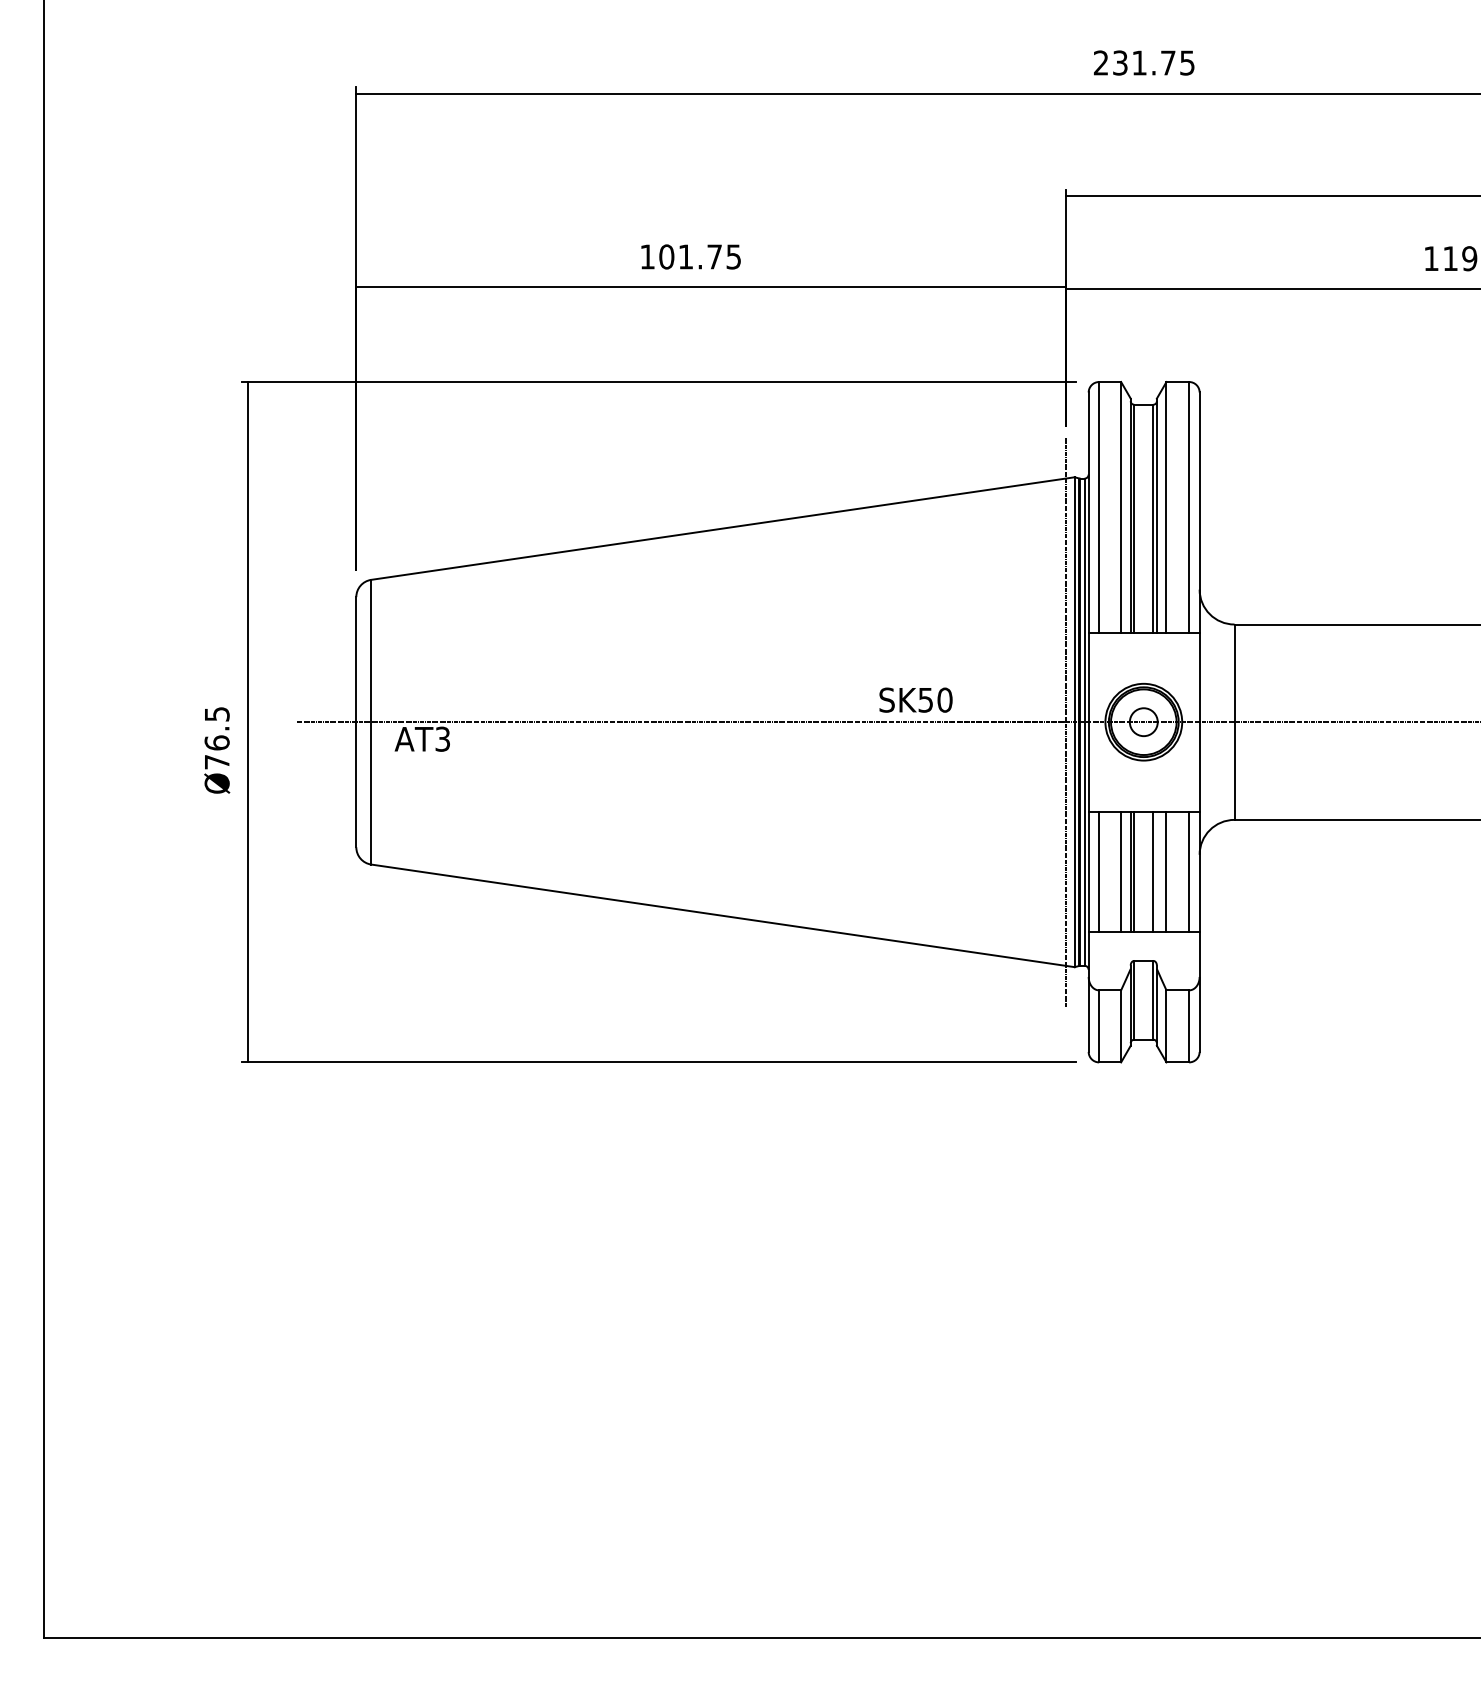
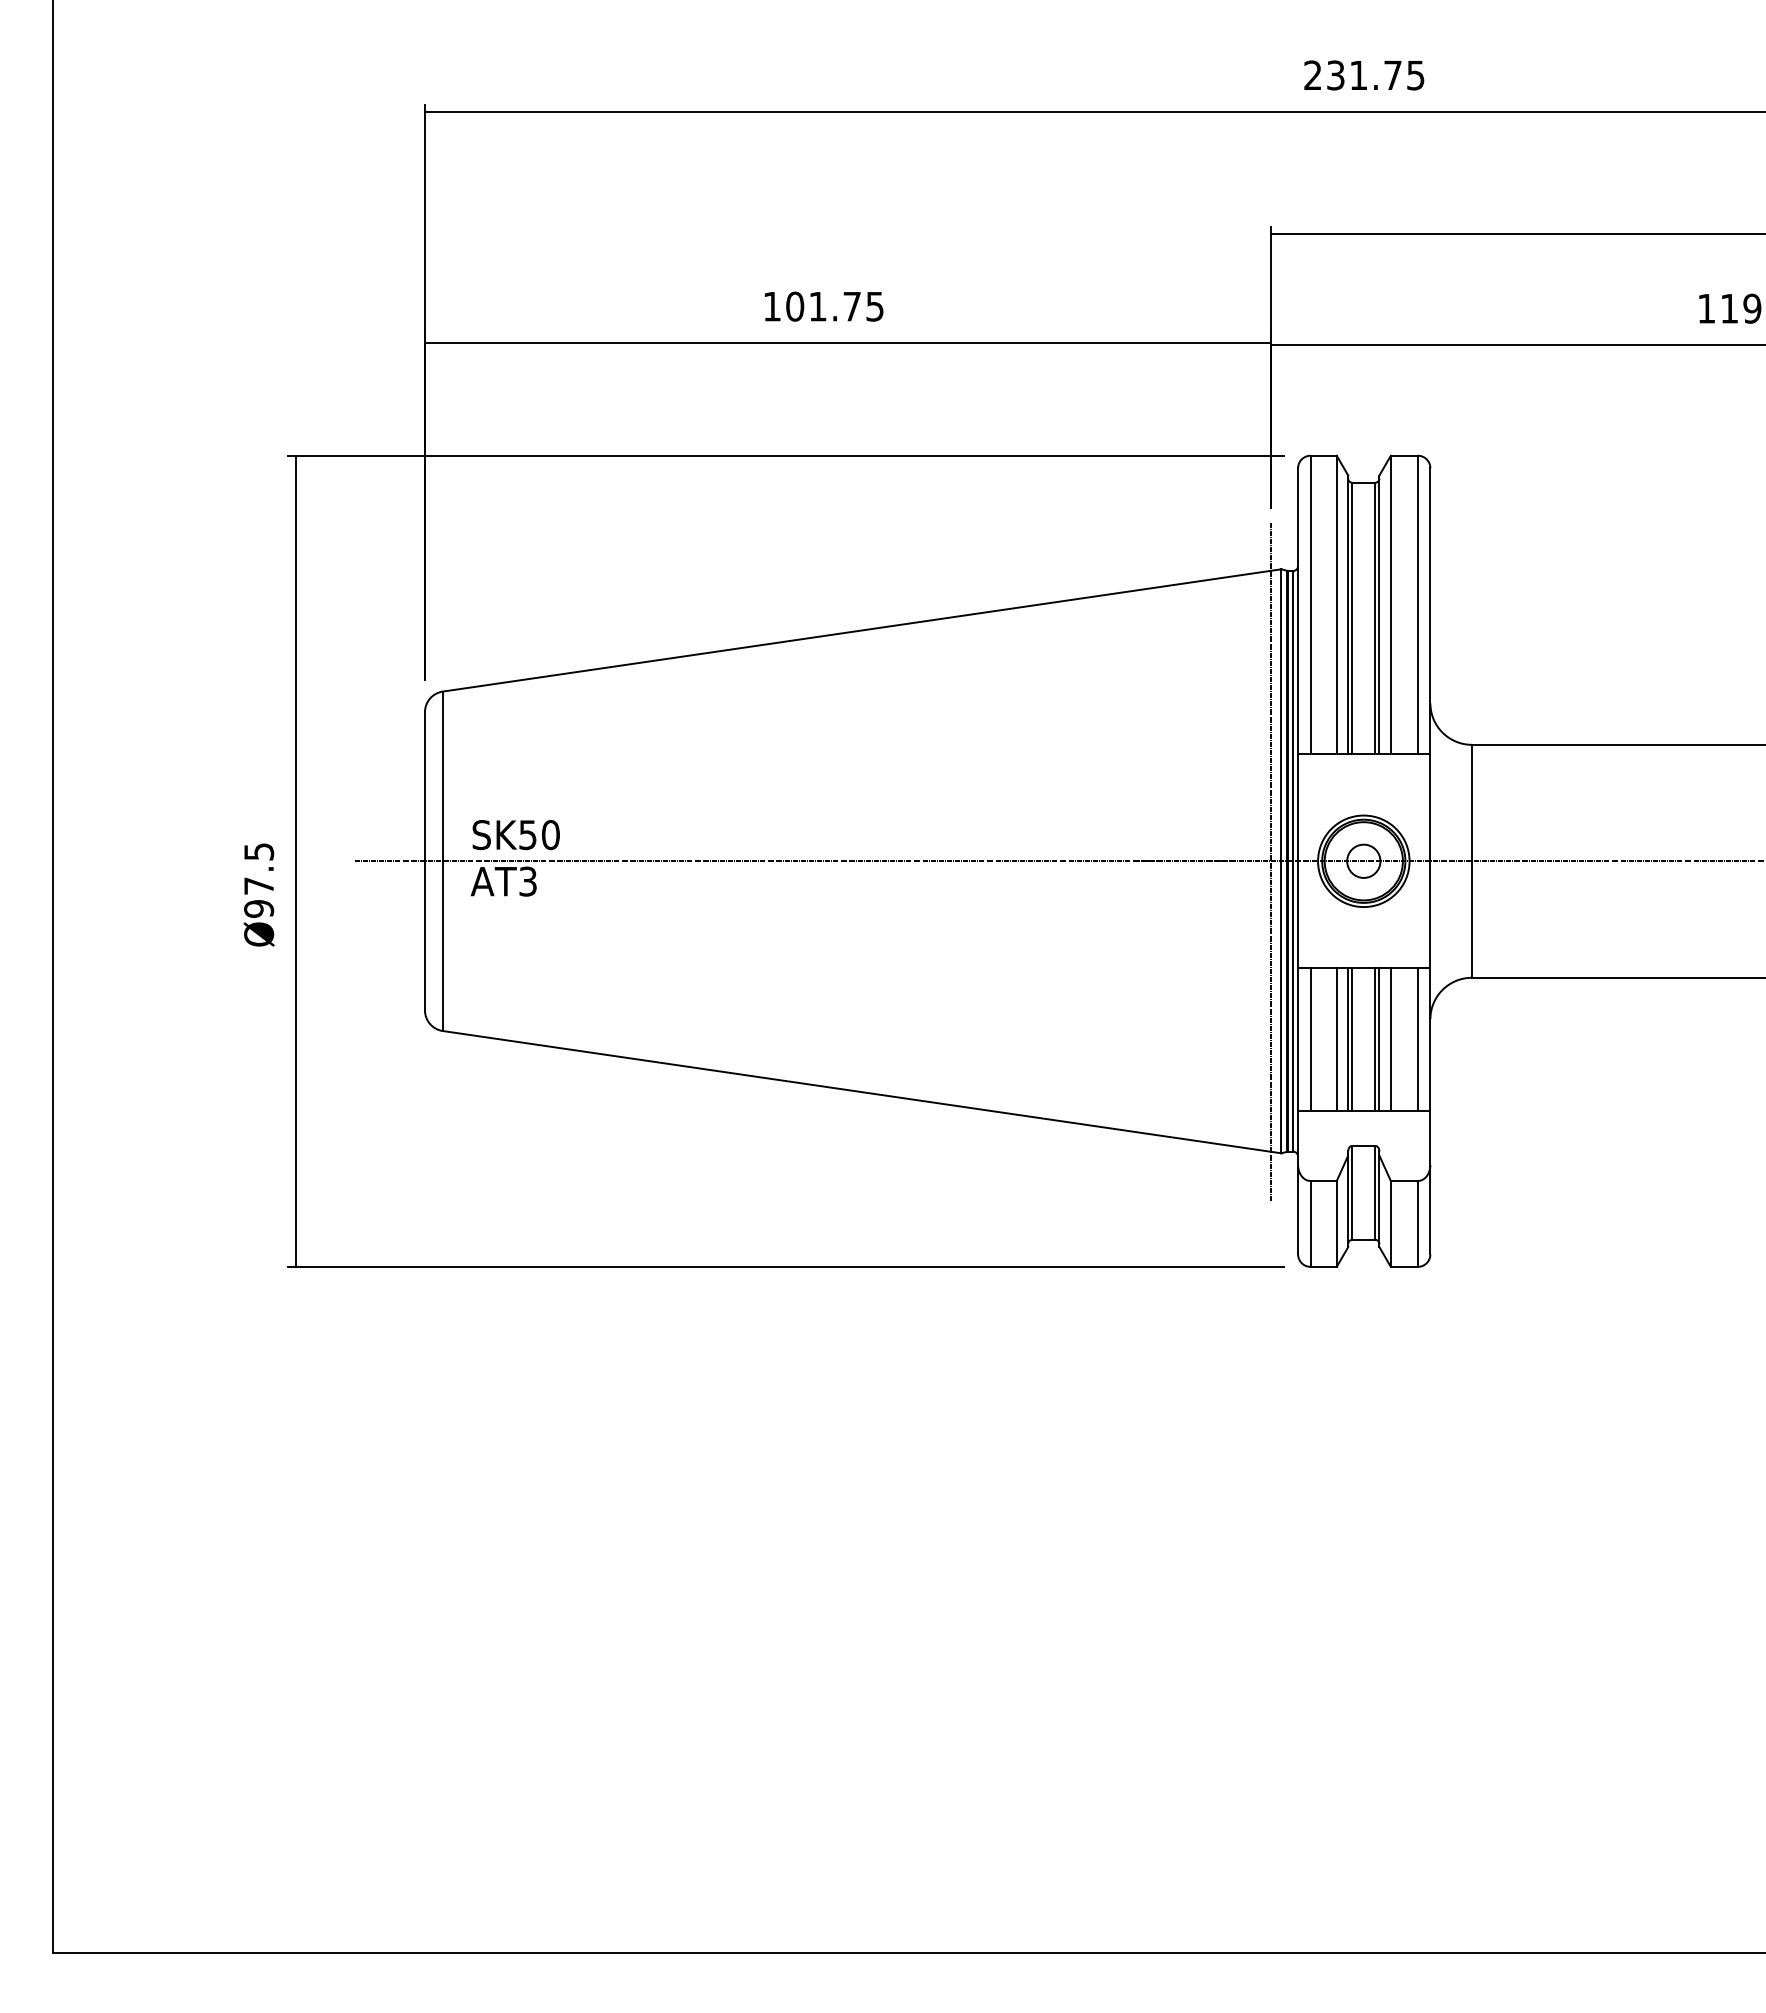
text: (915, 700) -> (515, 835), moved
text: (217, 752) -> (259, 897), Ø76.5 -> Ø97.5
line: (1156, 871) -> (1379, 1039), added

